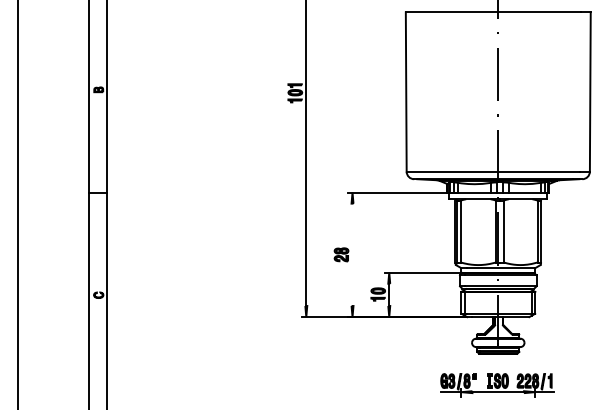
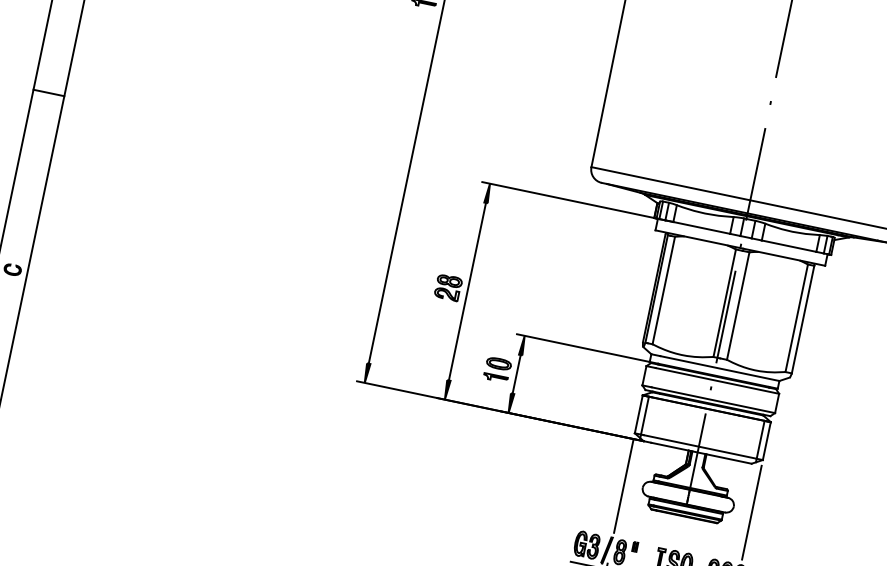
line: (352, 254) -> (467, 291), added
line: (461, 344) -> (623, 486), added
line: (535, 344) -> (752, 513), added

